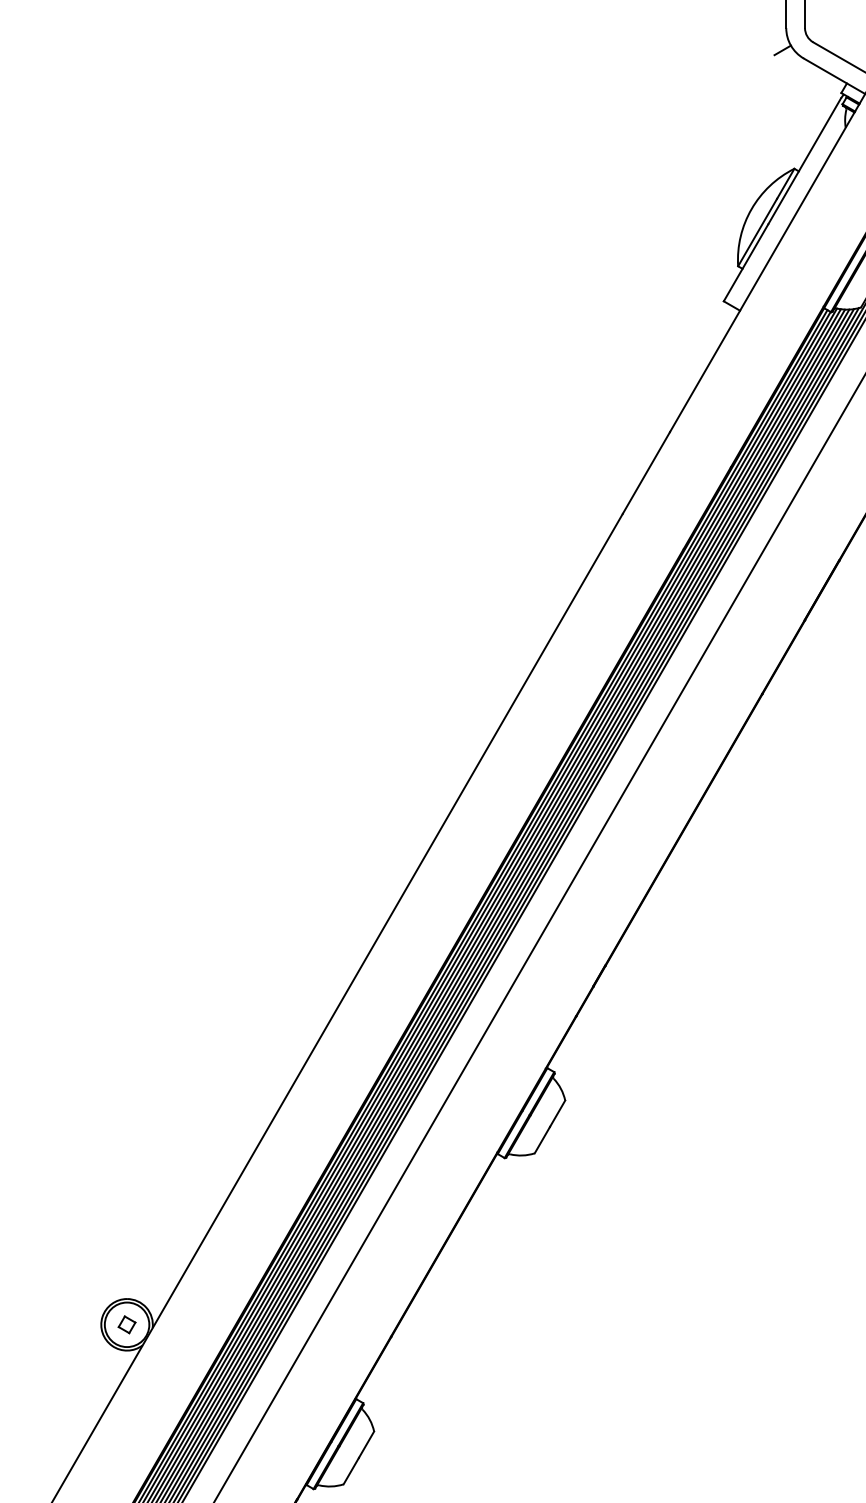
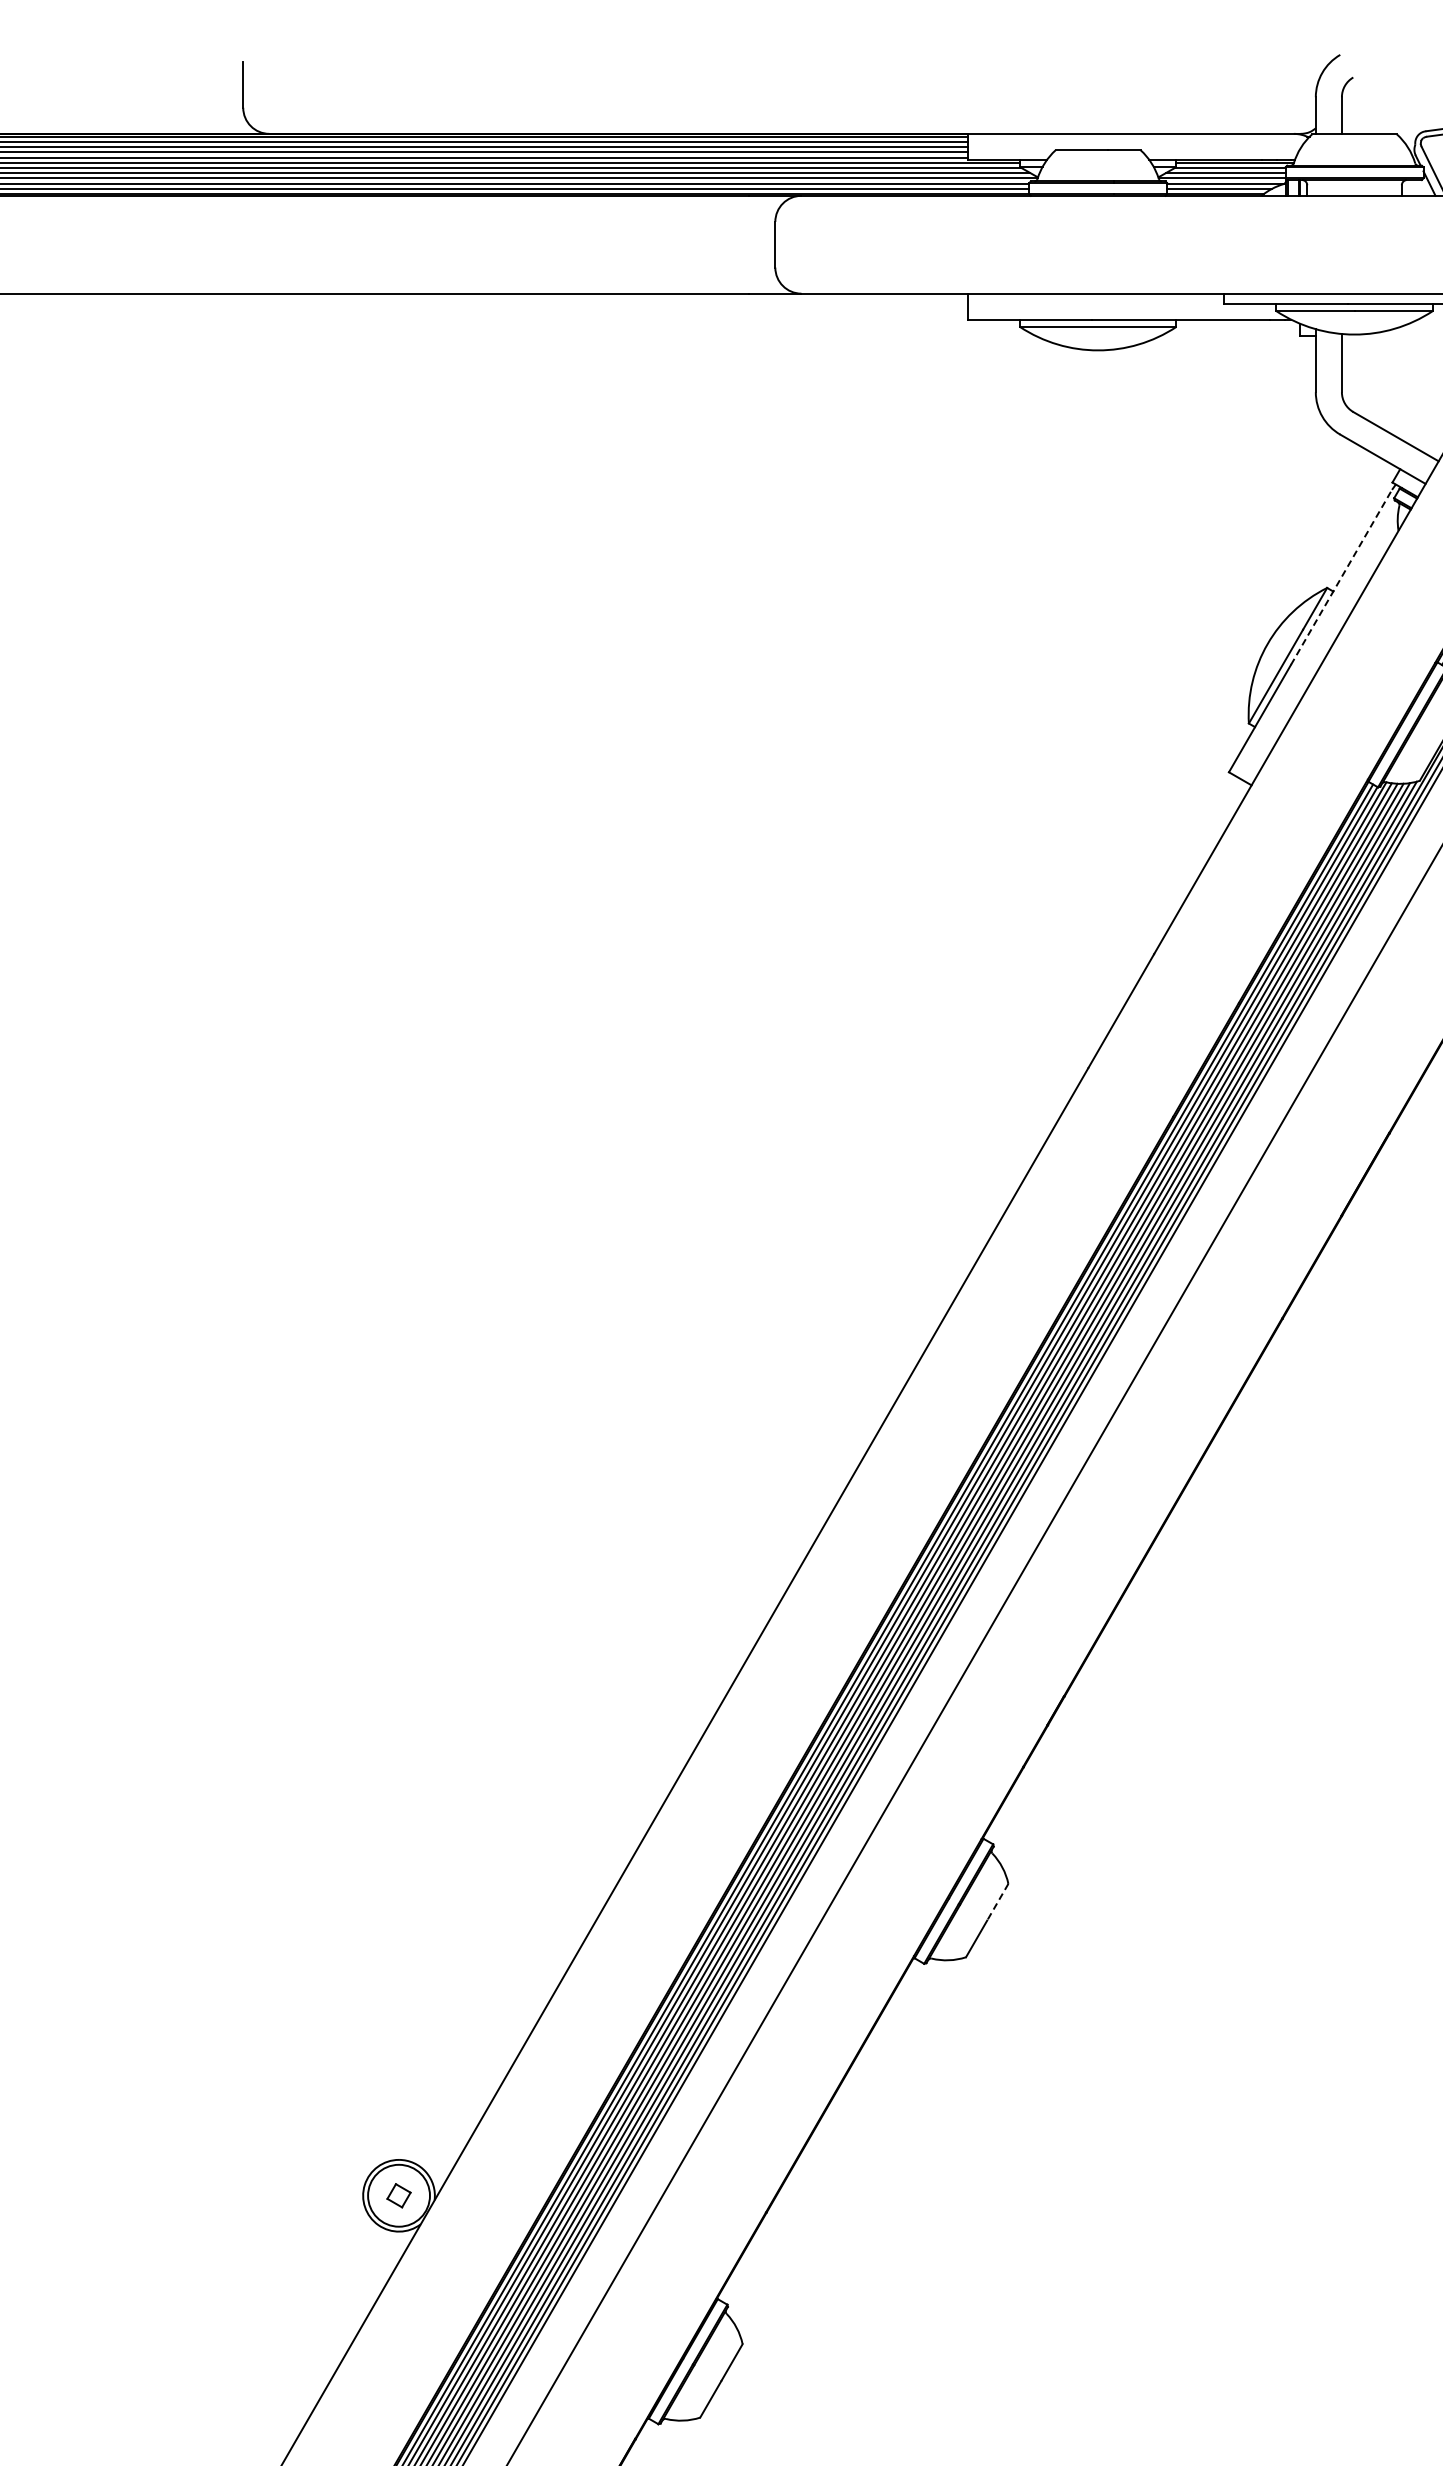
line: (782, 49) -> (1310, 422), removed
line: (804, 160) -> (1341, 576), solid -> dashed
line: (557, 1113) -> (997, 1902), solid -> dashed

